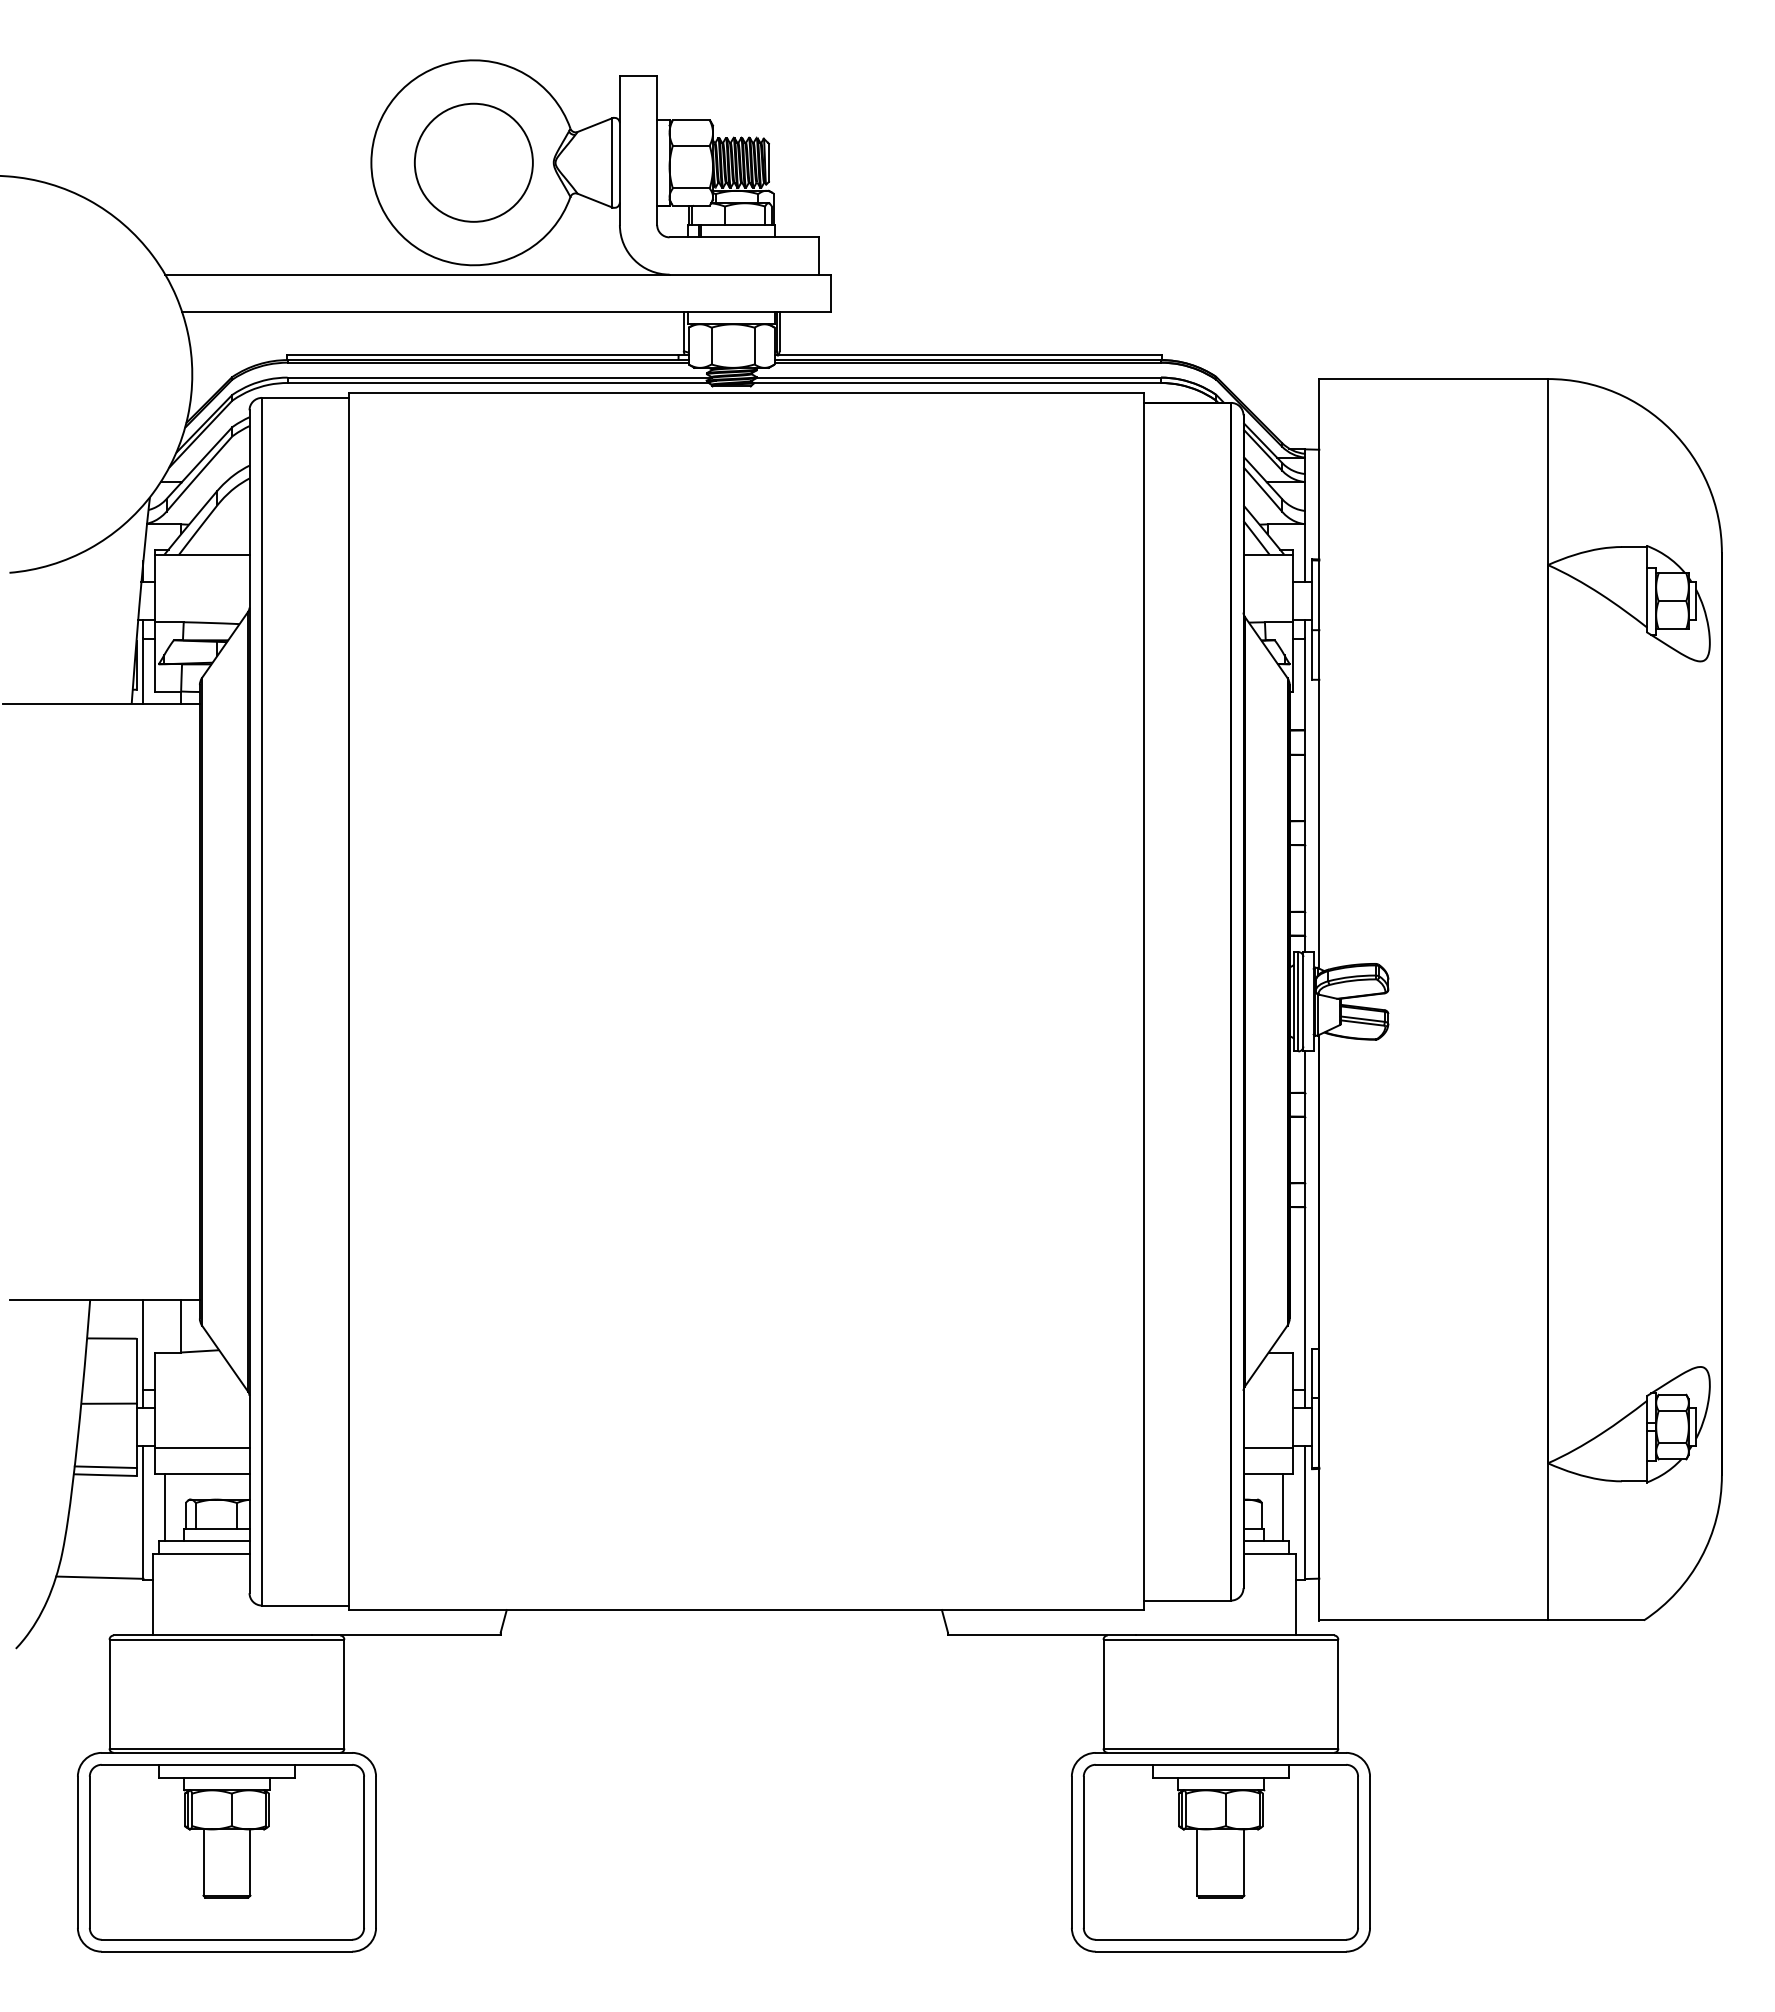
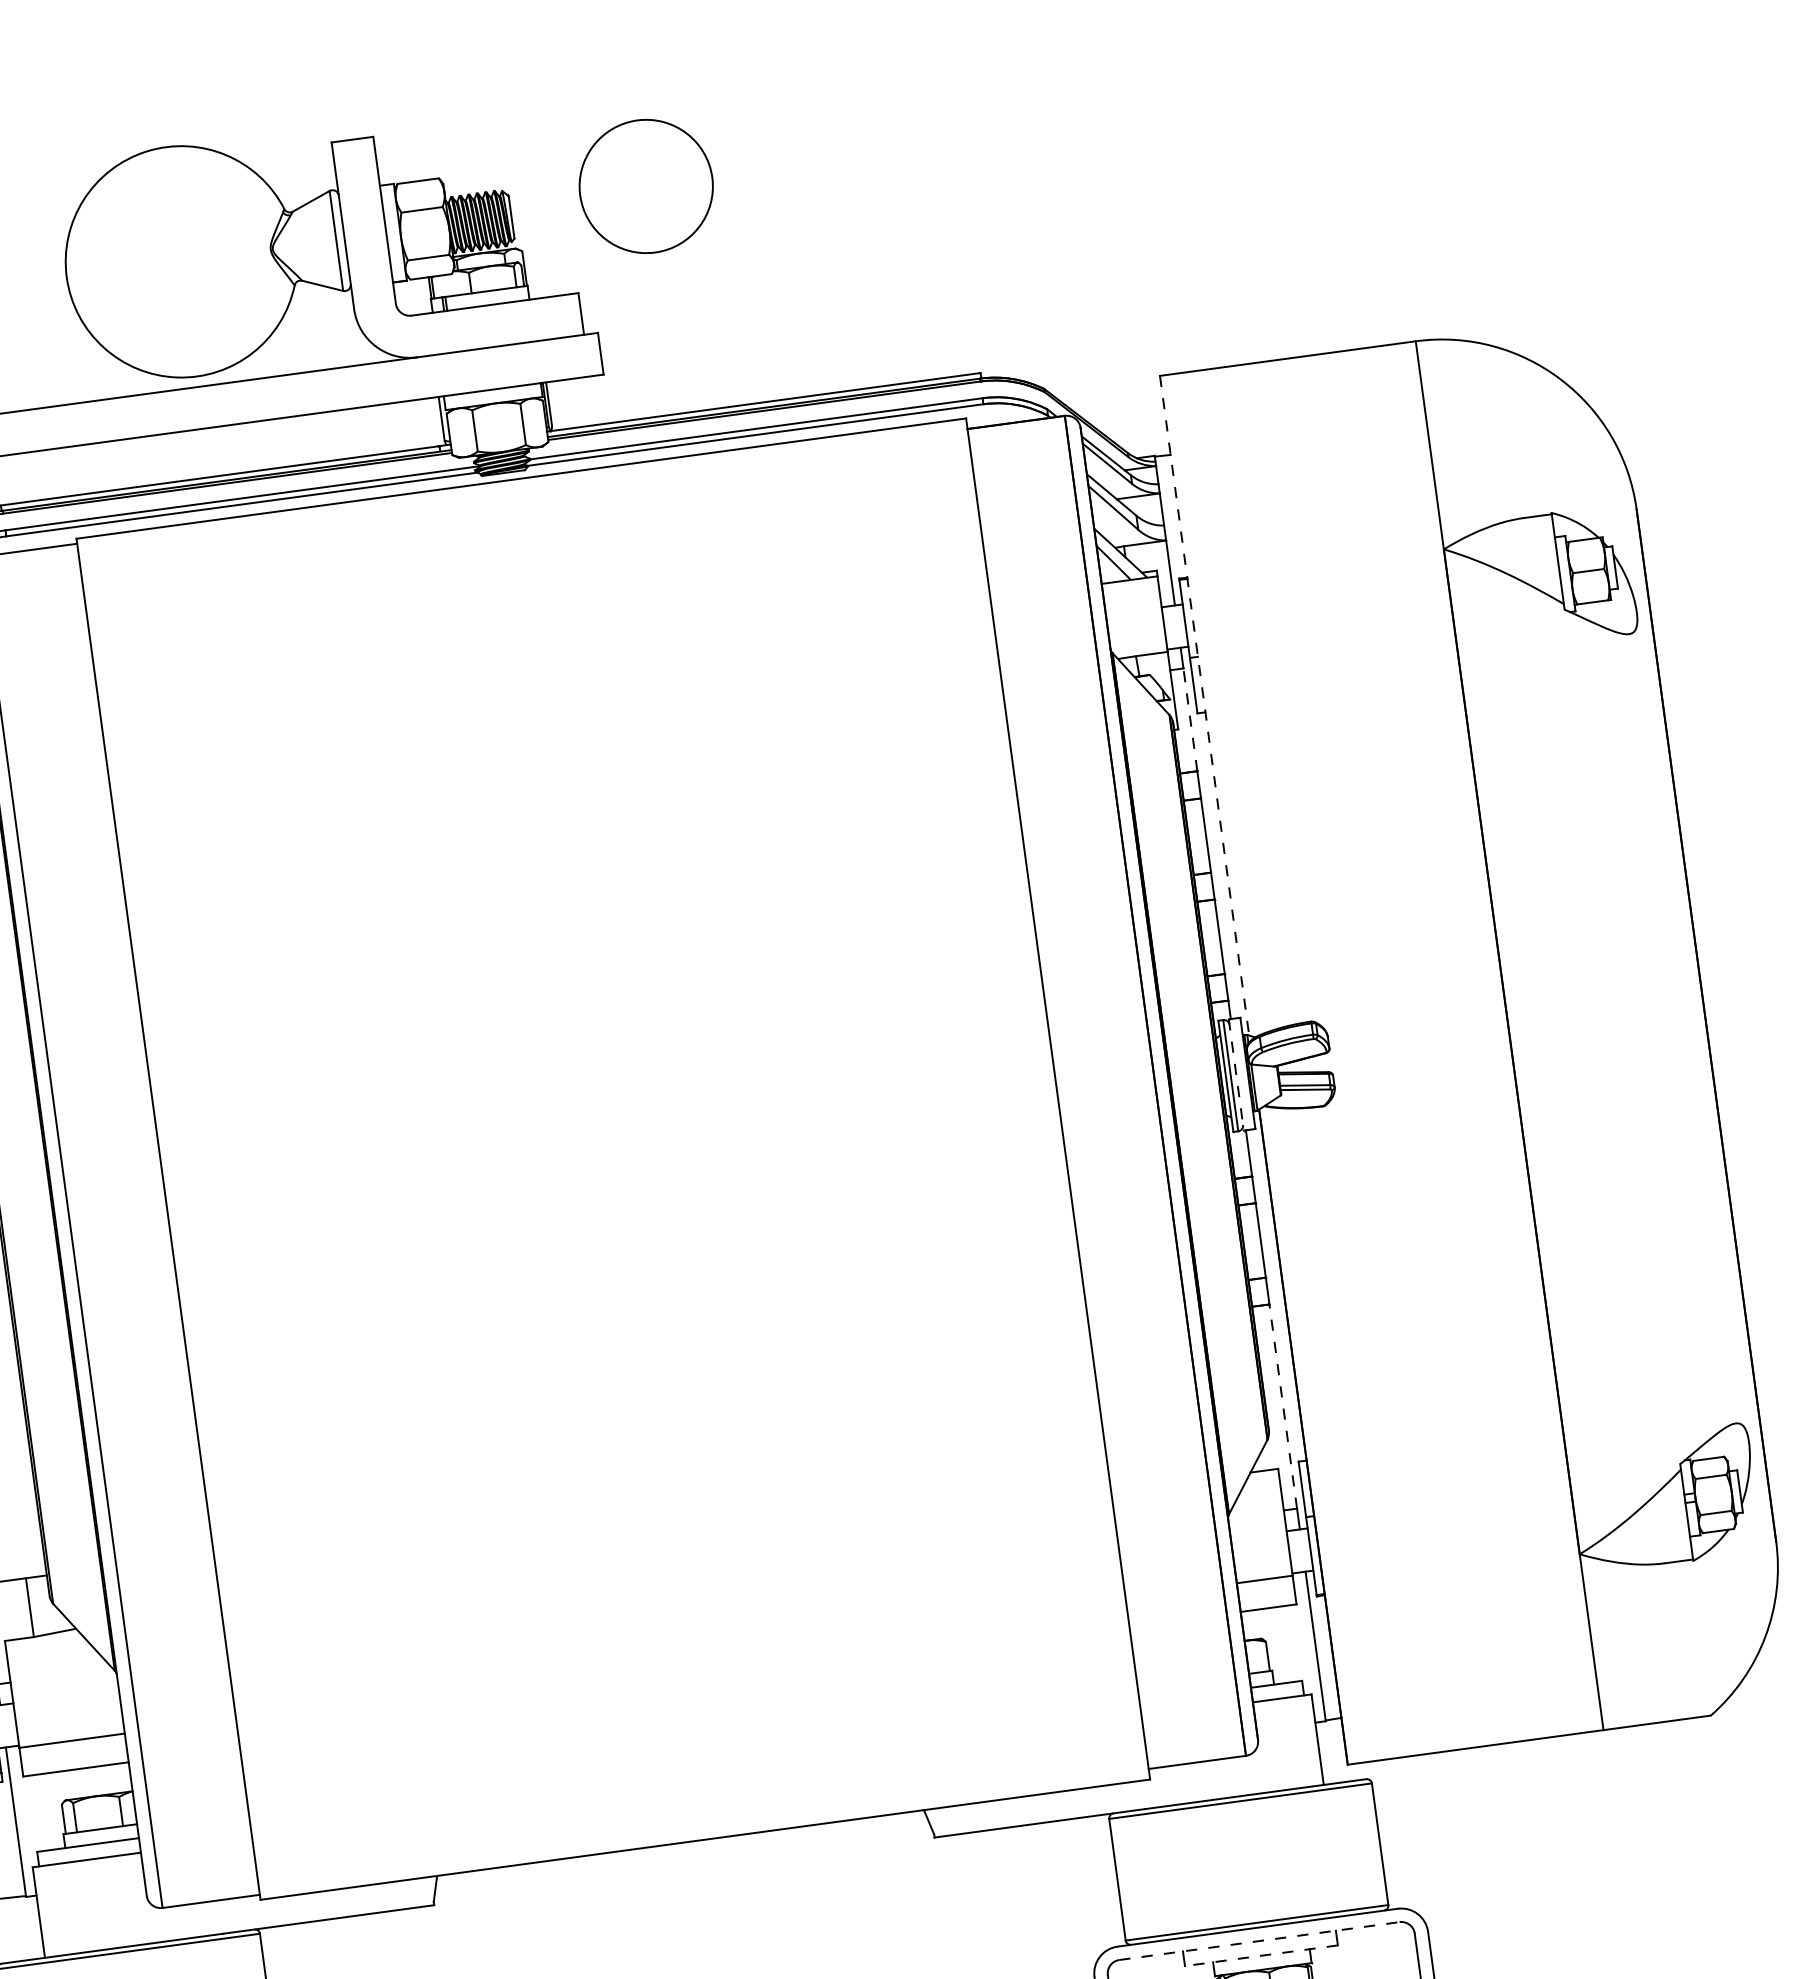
circle: (473, 162) -> (645, 186), moved
line: (1319, 673) -> (1204, 705), solid -> dashed
line: (1305, 684) -> (1190, 719), solid -> dashed
line: (1303, 1001) -> (1236, 1074), solid -> dashed
line: (1305, 1297) -> (1283, 1405), solid -> dashed
line: (165, 1507) -> (39, 1812), removed
line: (1283, 1507) -> (1290, 1643), removed
line: (1221, 1764) -> (1260, 1940), solid -> dashed
line: (1220, 1777) -> (1260, 1955), solid -> dashed

